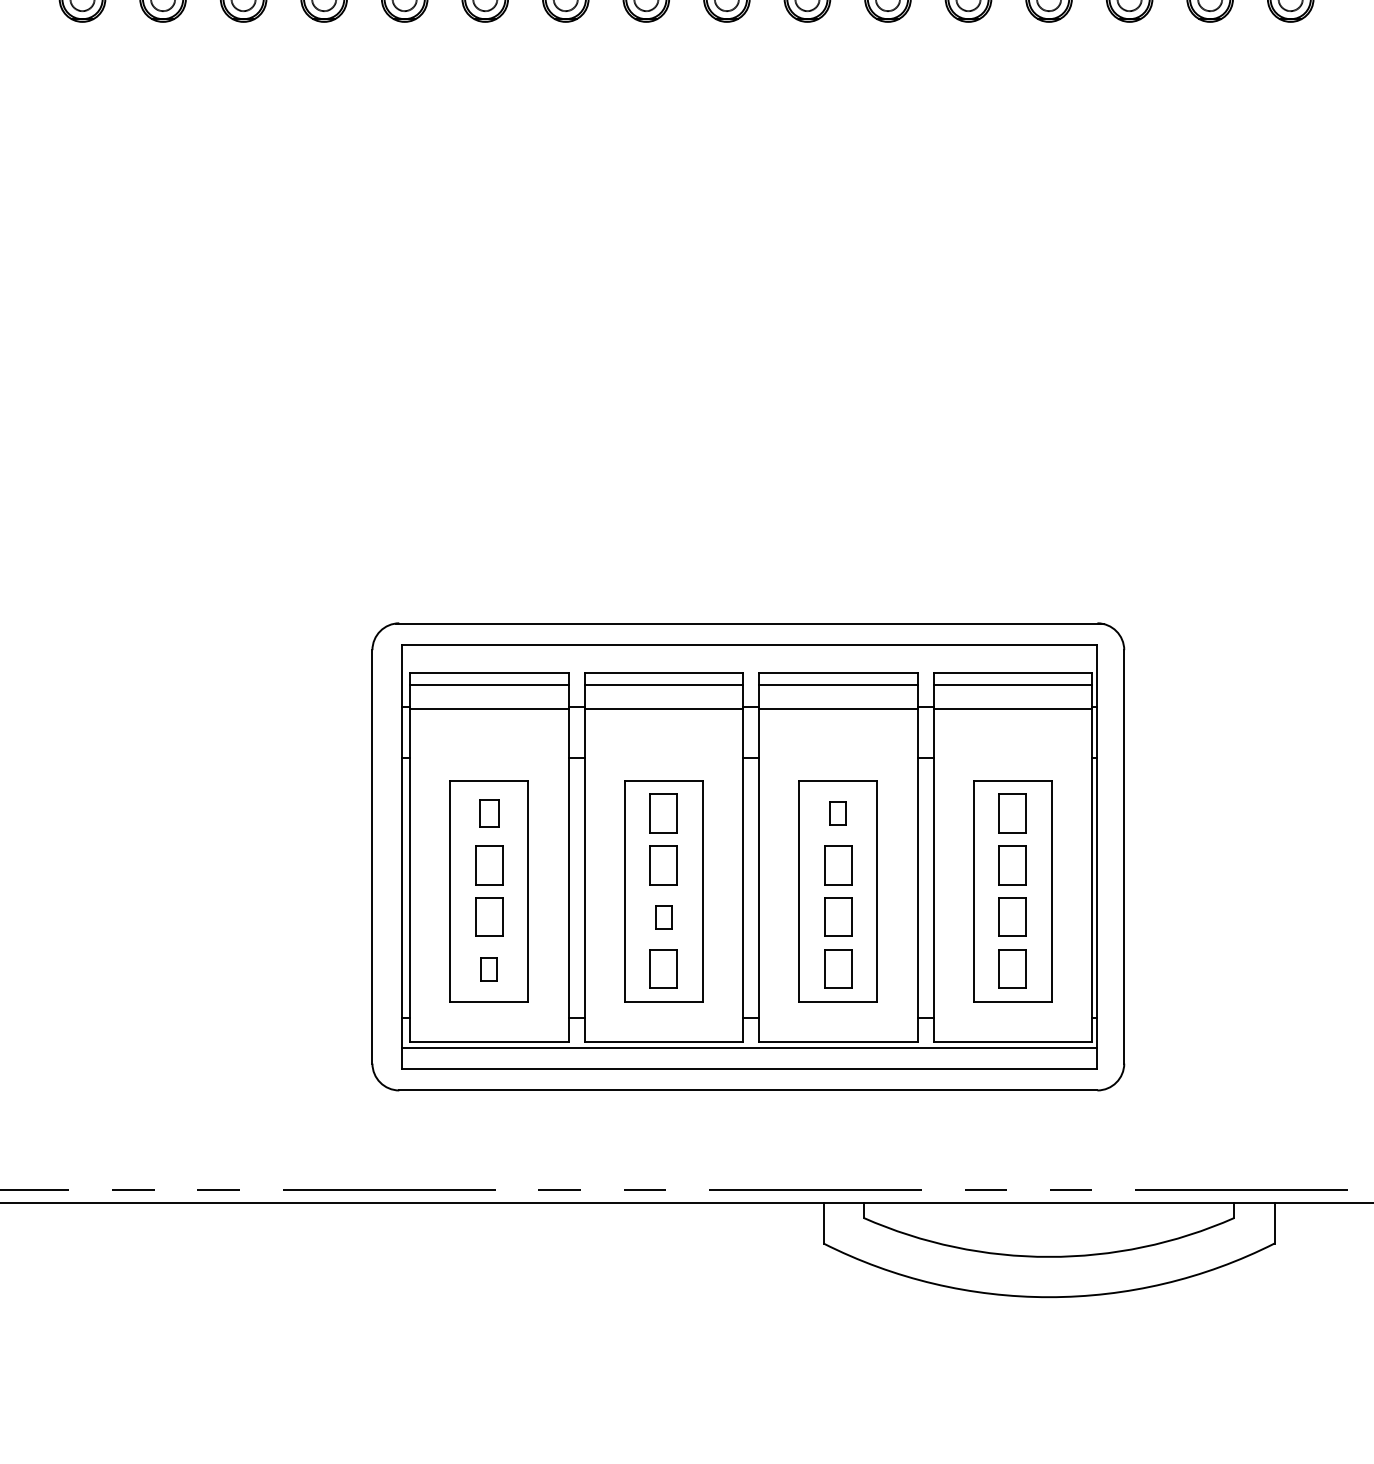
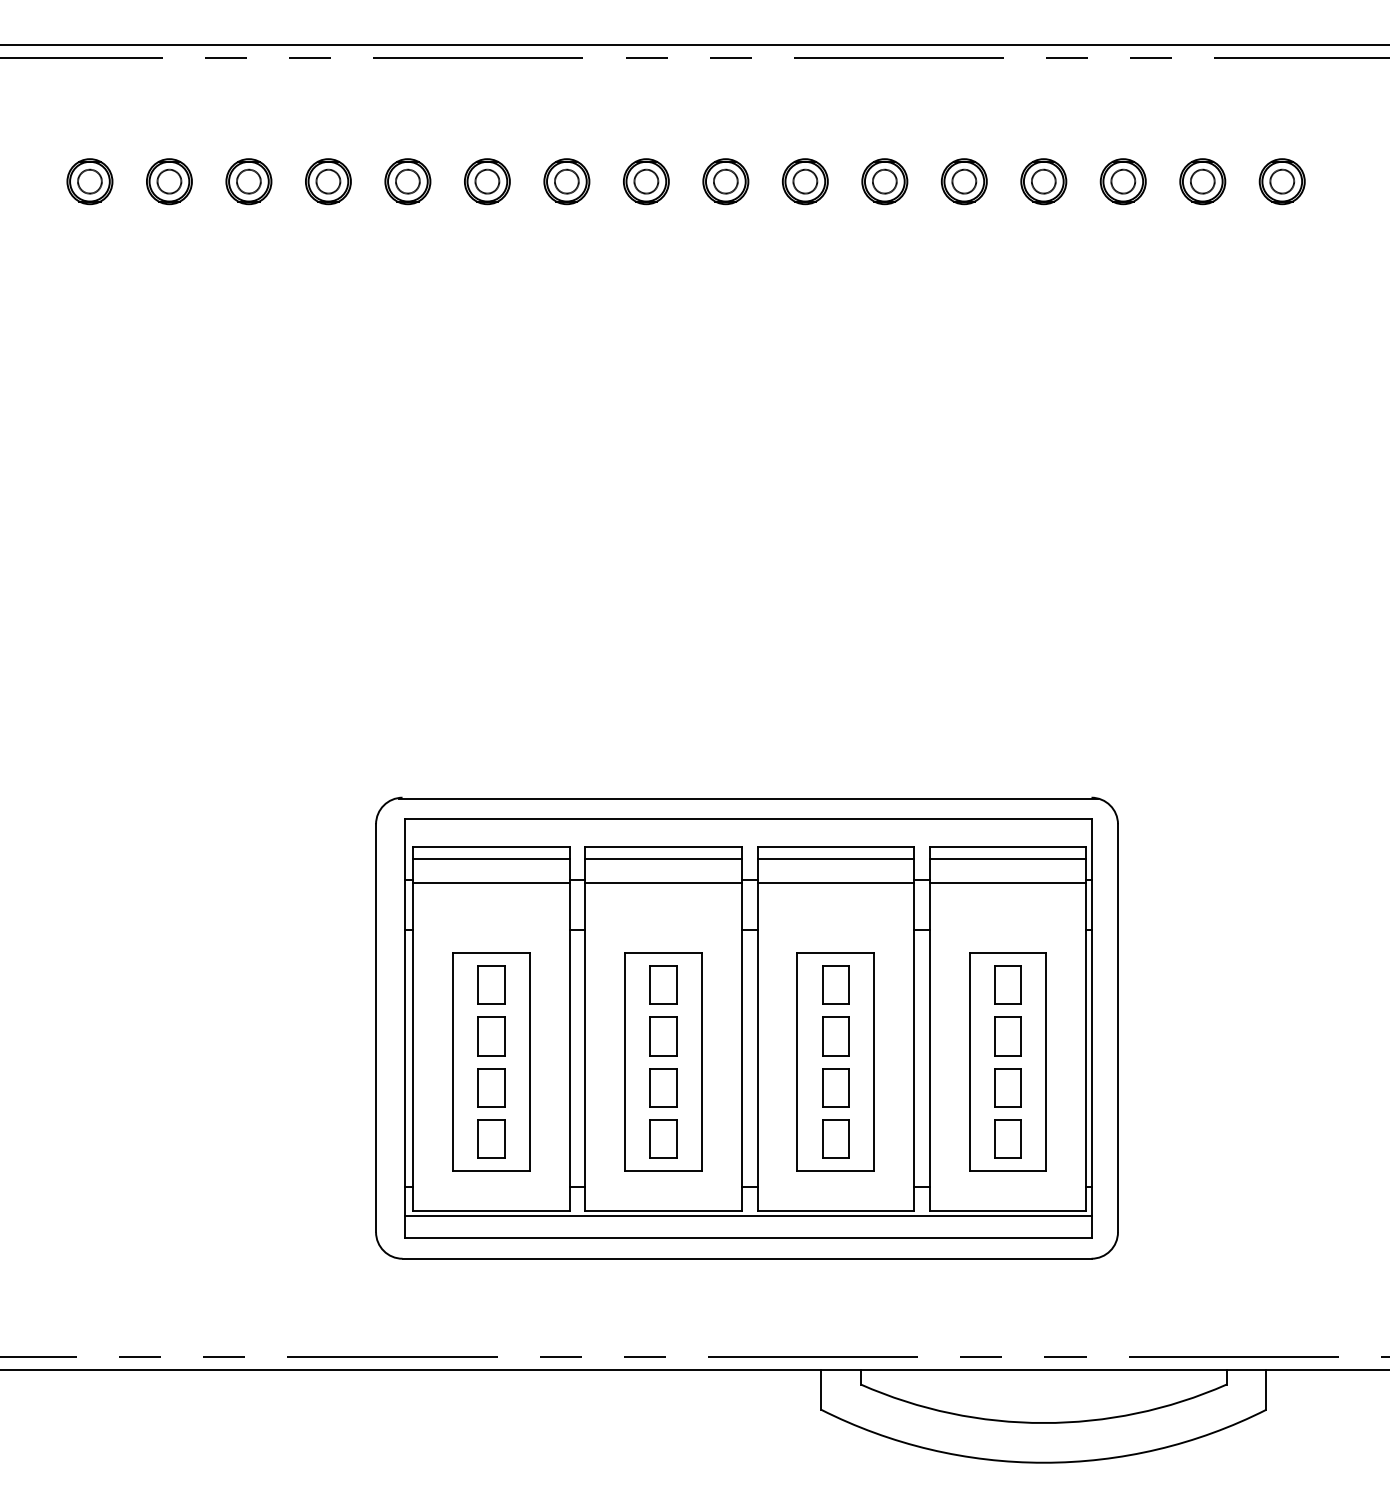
part: (489, 812) -> (491, 984), size x1.43
part: (838, 812) -> (835, 984), size x1.67
part: (663, 916) -> (663, 1087), size x1.67
part: (489, 968) -> (491, 1138), size x1.67

